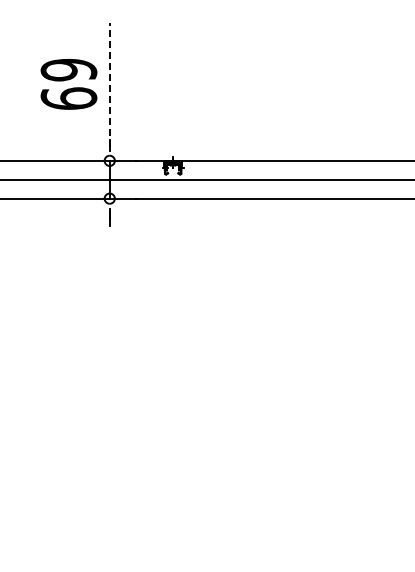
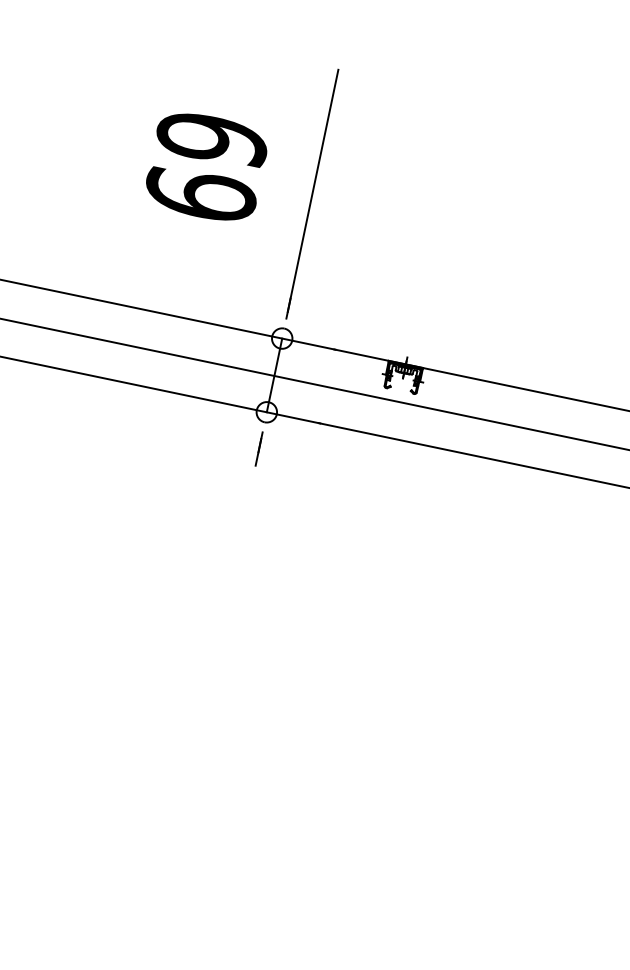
text: (68, 84) -> (205, 167), moved
line: (109, 84) -> (312, 189), dashed -> solid

